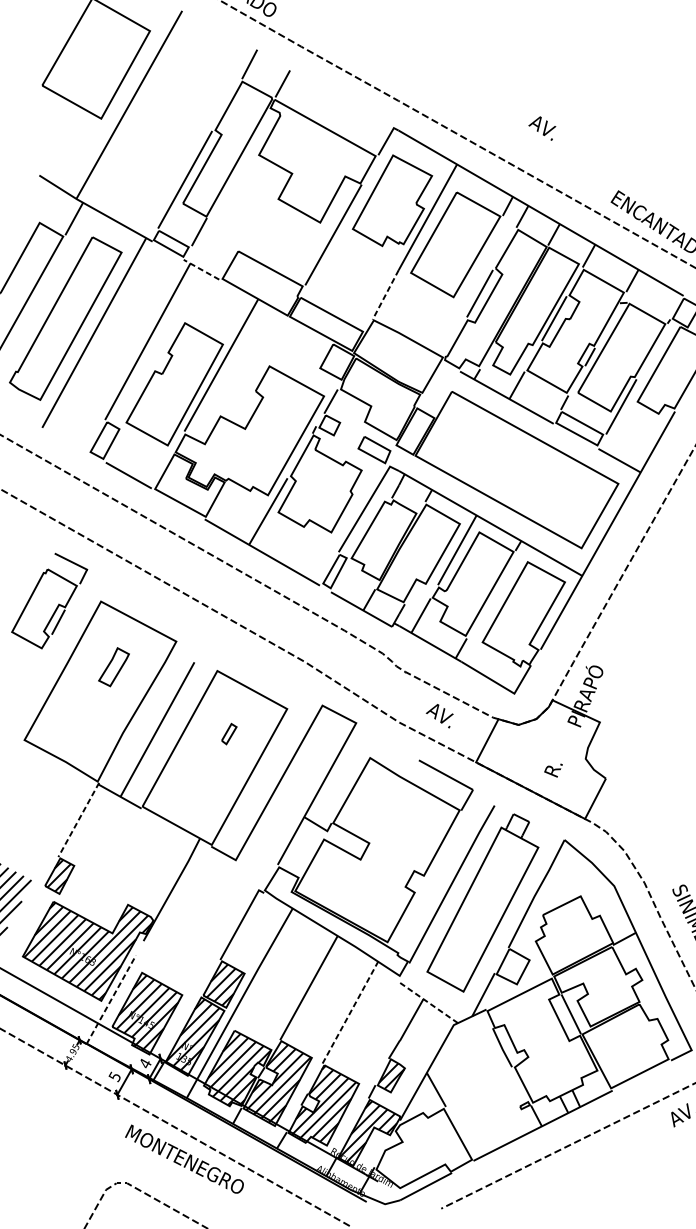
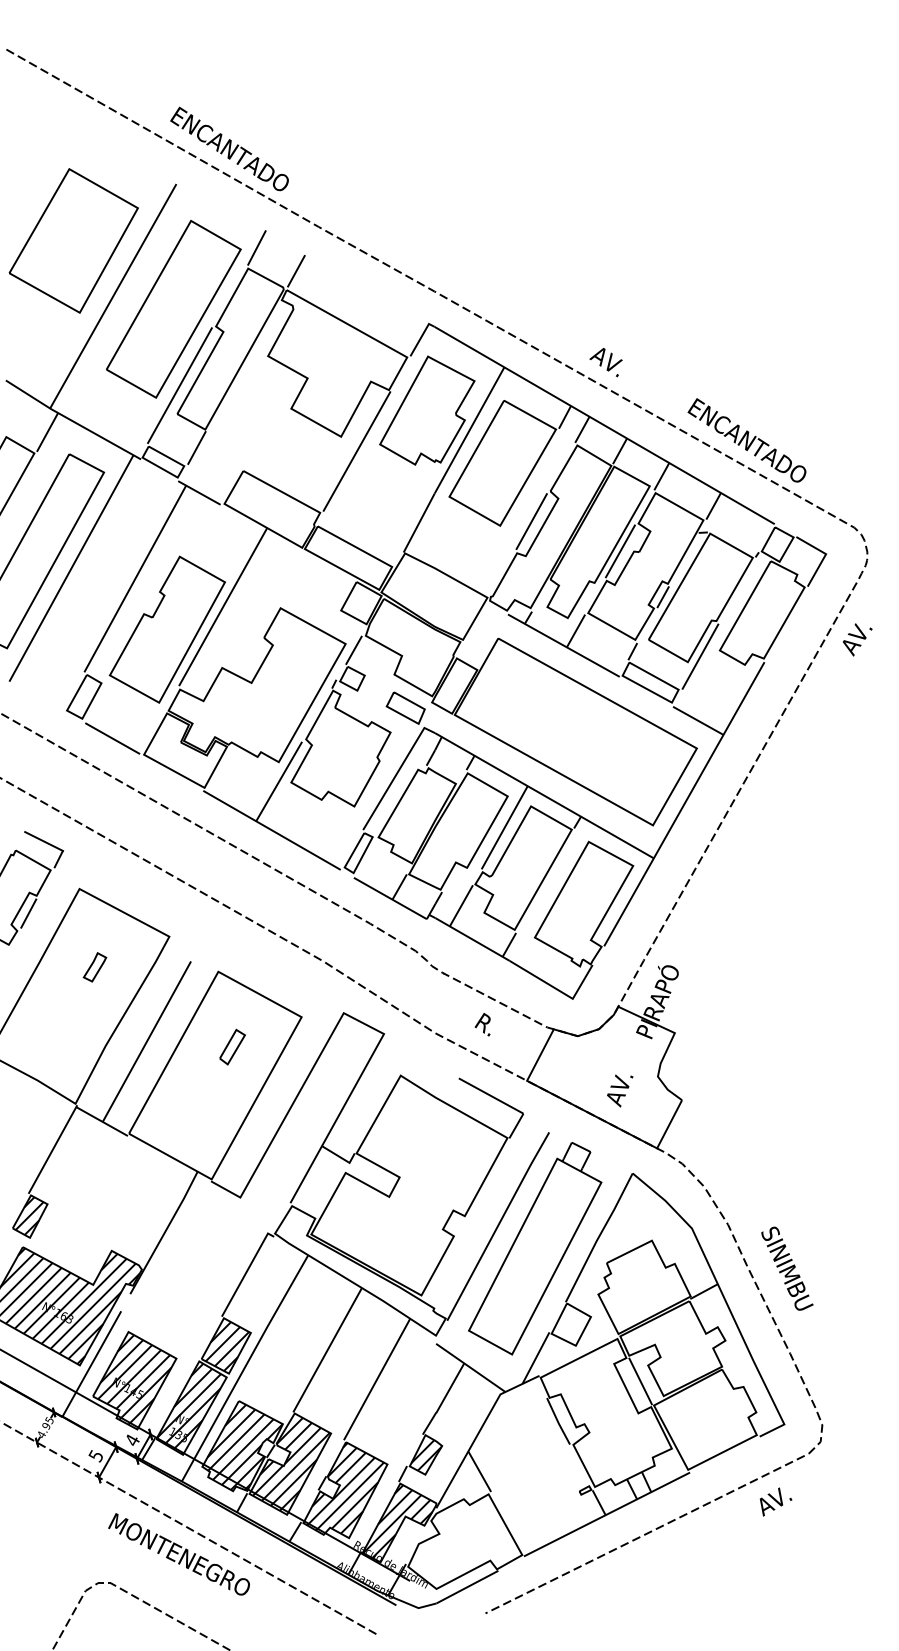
part: (179, 115) -> (173, 308), added
text: (541, 128) -> (605, 362), moved
line: (200, 269) -> (198, 492), dashed -> solid
line: (385, 295) -> (418, 523), dashed -> solid
part: (113, 667) -> (94, 967), size x0.62
text: (439, 715) -> (483, 1025), AV. -> R.
part: (229, 733) -> (232, 1046), size x1.43
text: (554, 770) -> (620, 1090), R. -> AV.
line: (78, 819) -> (52, 1149), dashed -> solid
line: (111, 1000) -> (91, 1364), dashed -> solid
line: (428, 1002) -> (470, 1367), dashed -> solid
line: (350, 1012) -> (377, 1379), dashed -> solid

